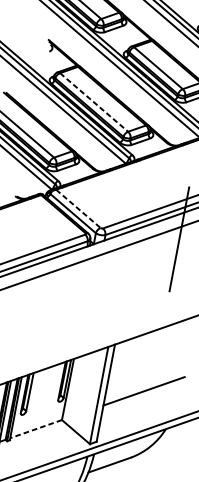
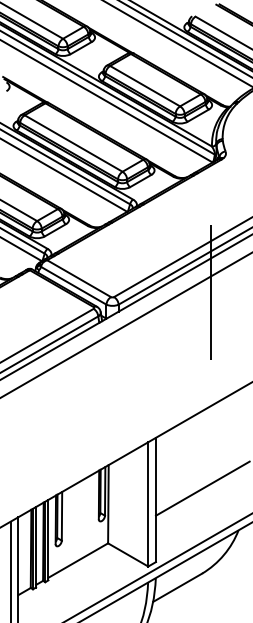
line: (94, 102) -> (74, 143), dashed -> solid
line: (78, 208) -> (79, 278), dashed -> solid
line: (35, 428) -> (77, 560), dashed -> solid

